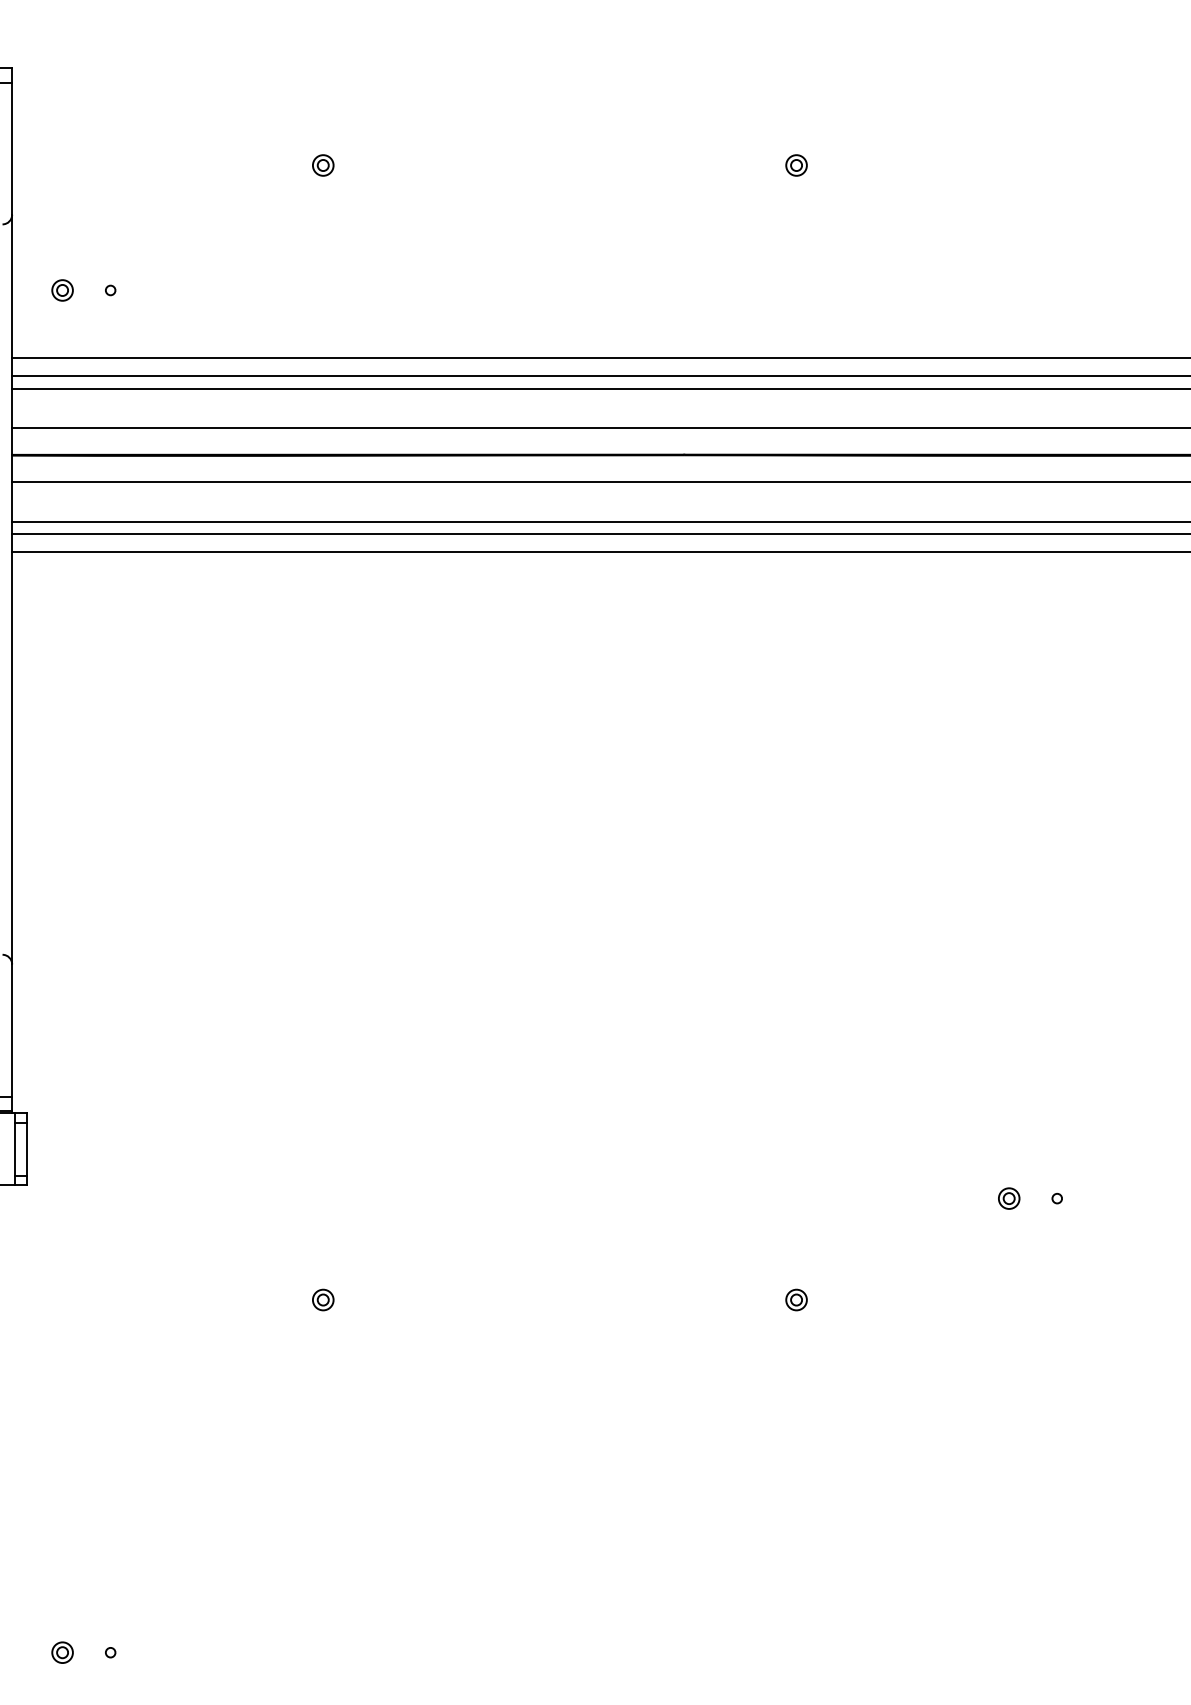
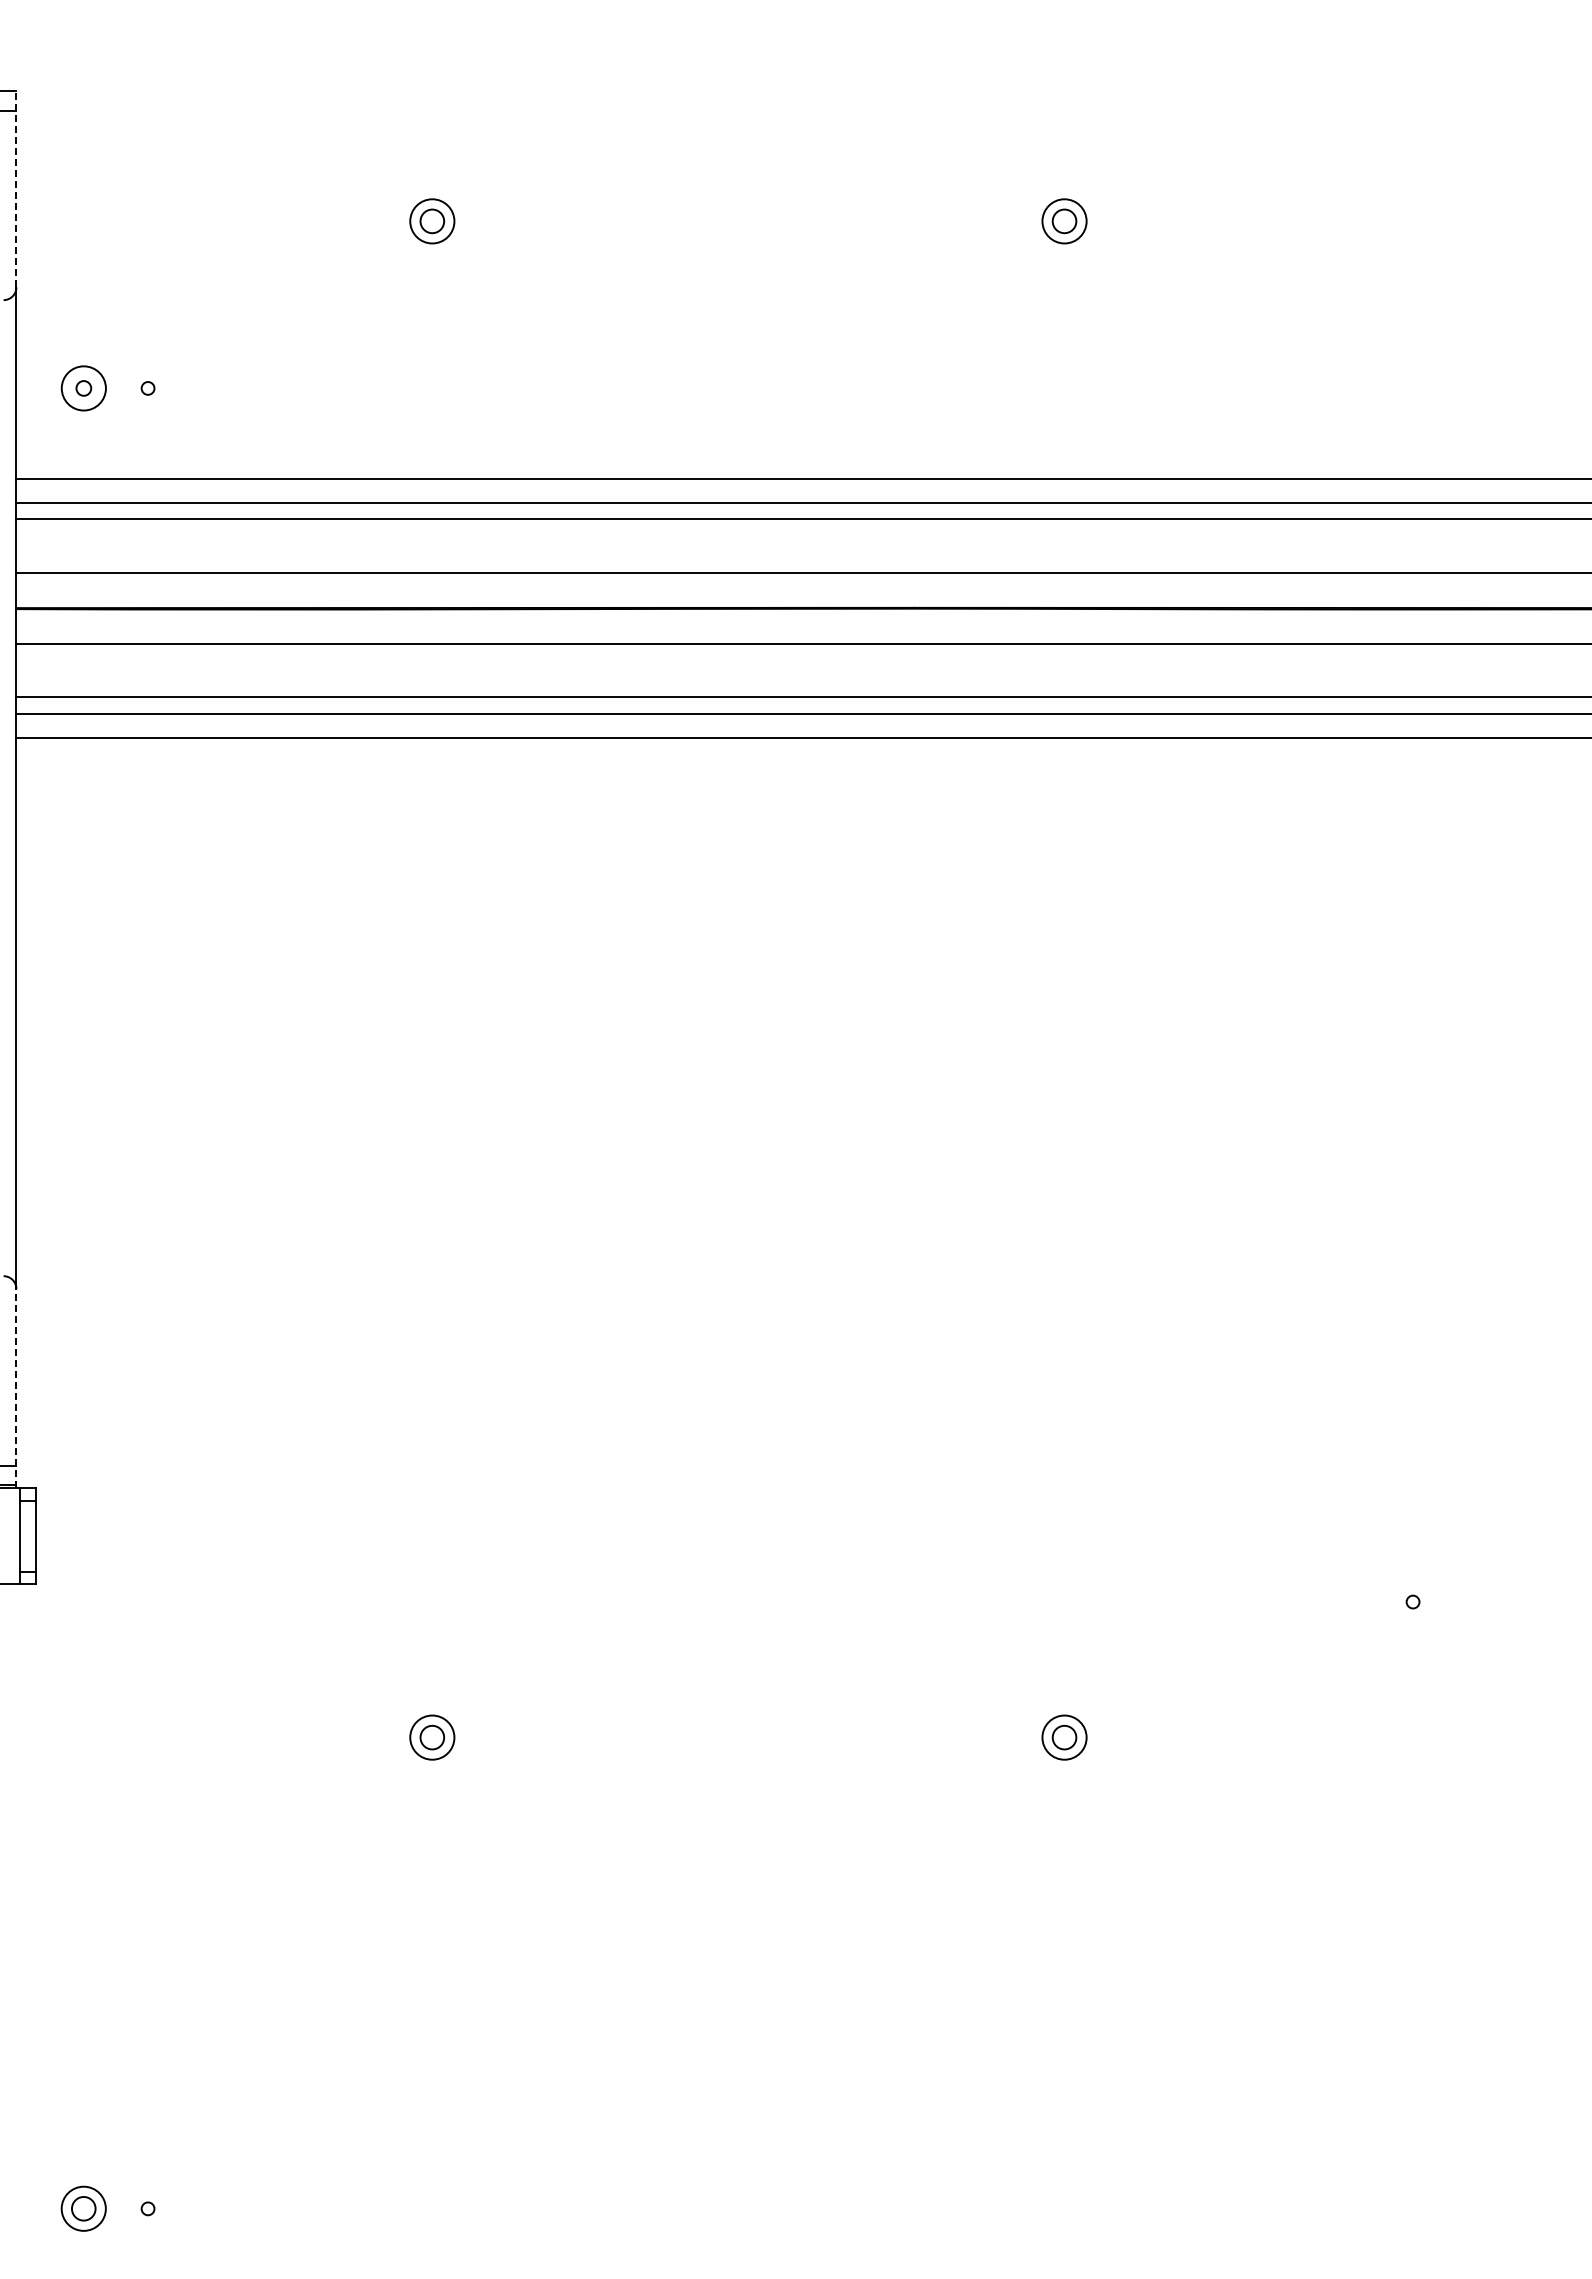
line: (12, 141) -> (16, 189), solid -> dashed
part: (322, 165) -> (431, 221), size x1.6
part: (796, 165) -> (1064, 221), size x1.6
circle: (62, 290) -> (83, 388), size x1.6
line: (12, 1038) -> (16, 1388), solid -> dashed
part: (1008, 1198) -> (1348, 1601), removed
part: (322, 1299) -> (431, 1737), size x1.6
part: (796, 1299) -> (1064, 1737), size x1.6
part: (62, 1652) -> (83, 2208), size x1.6

